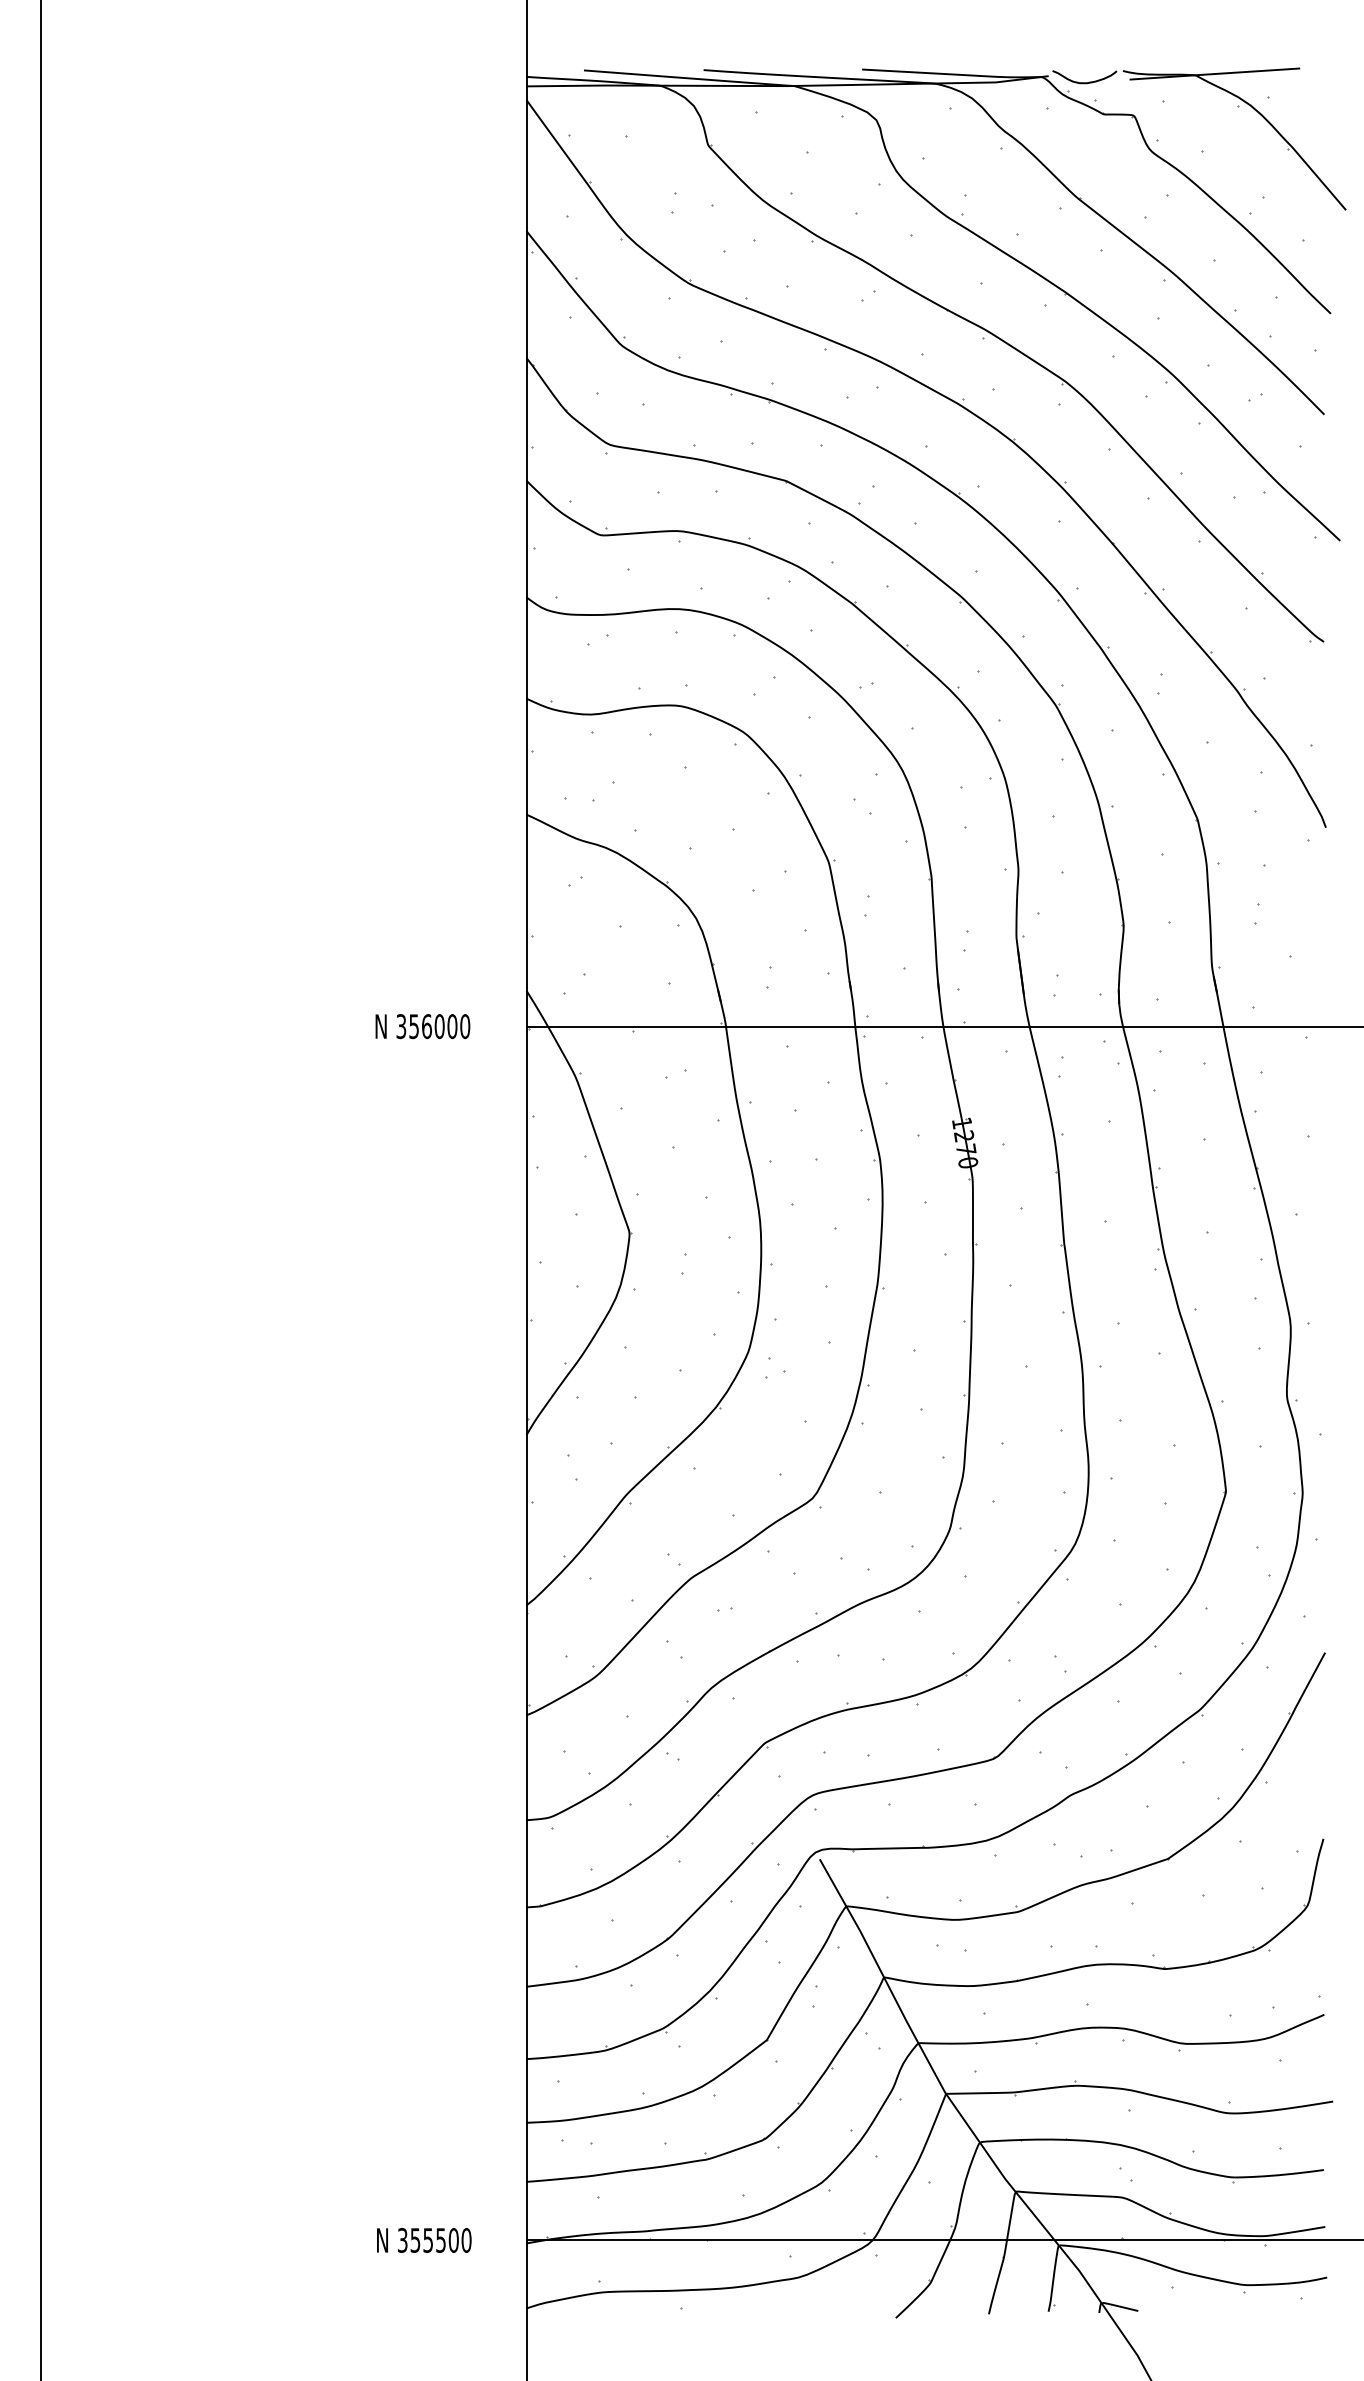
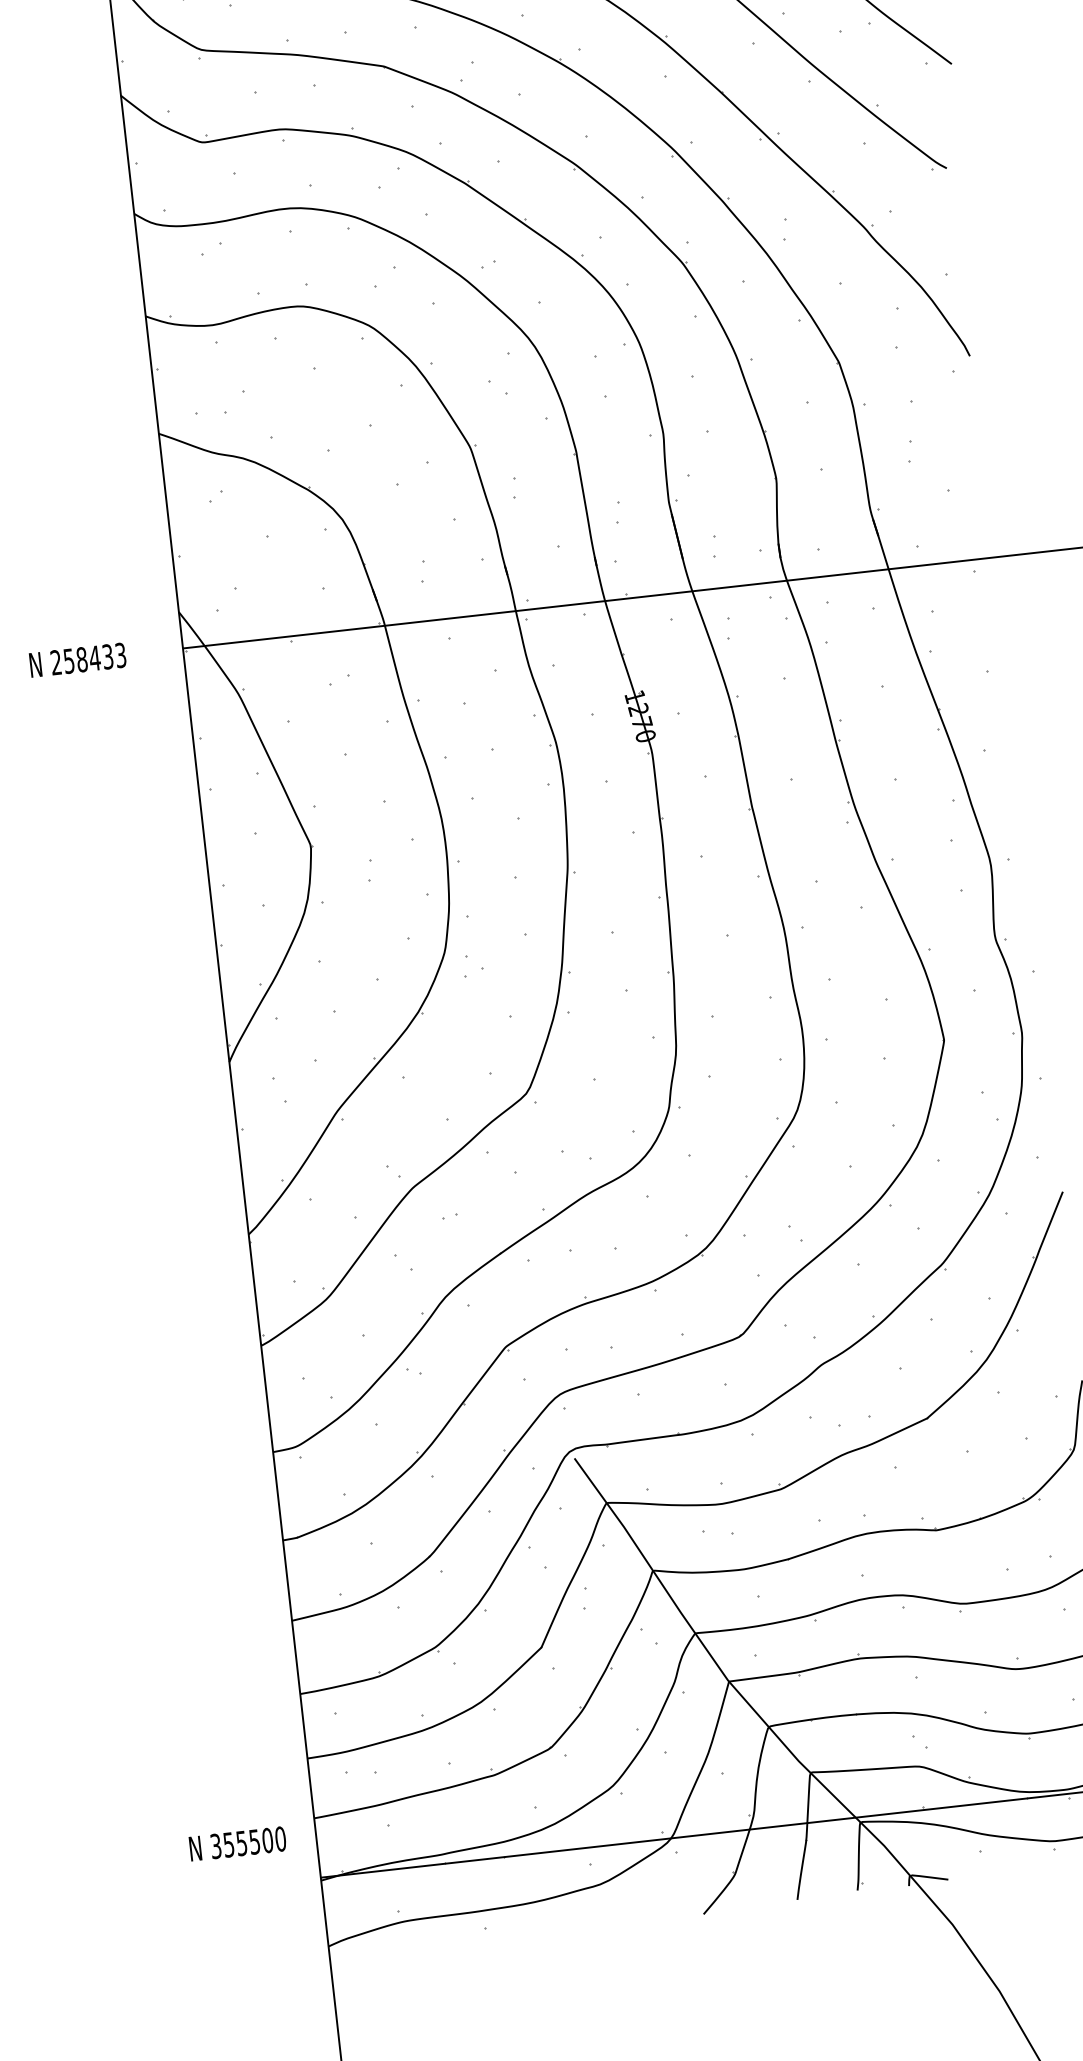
text: (433, 1026) -> (88, 658), 356000 -> 258433
text: (424, 2240) -> (238, 1843), moved

